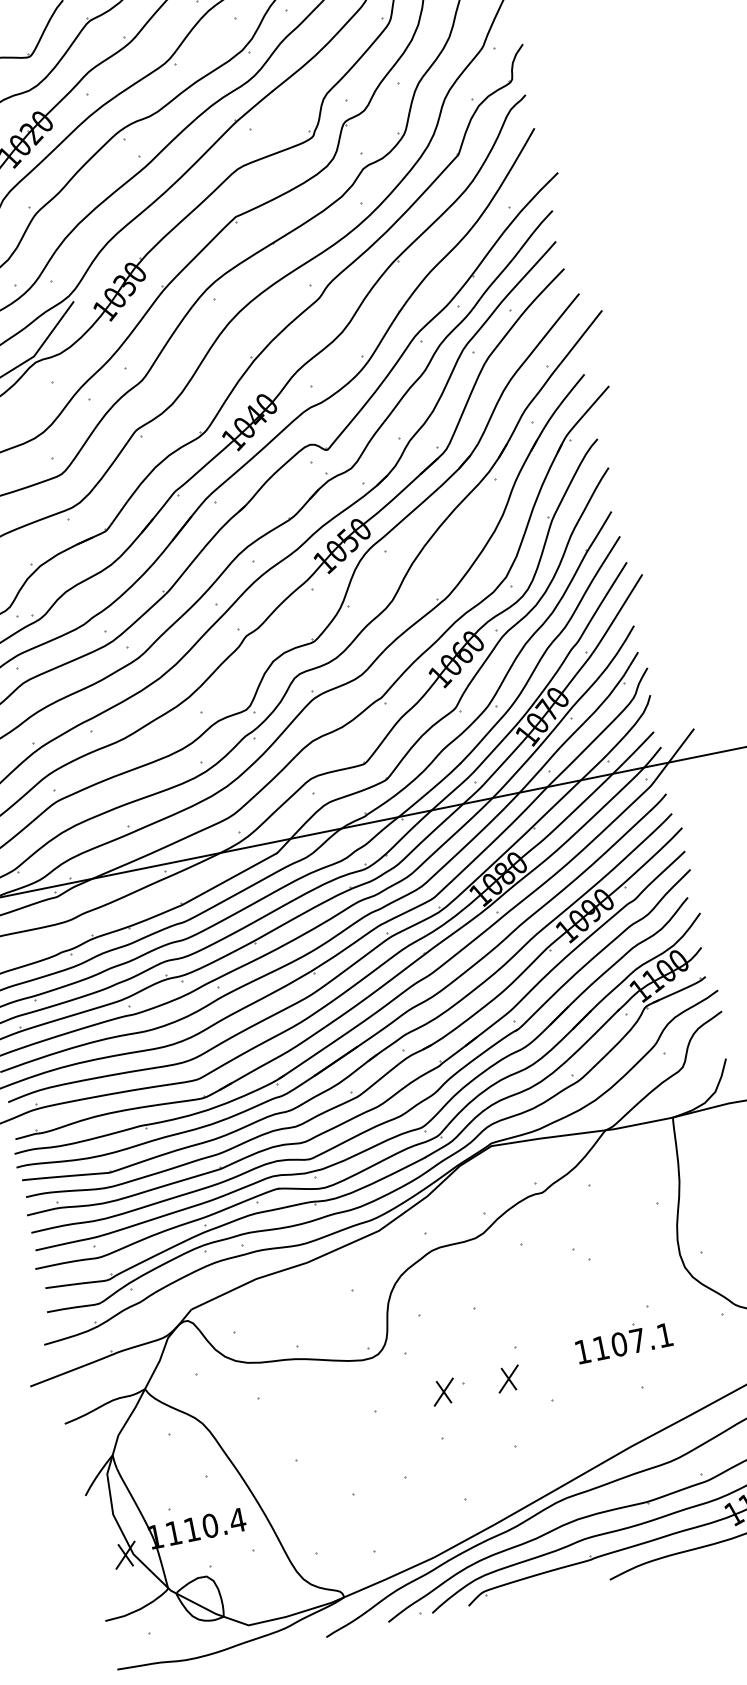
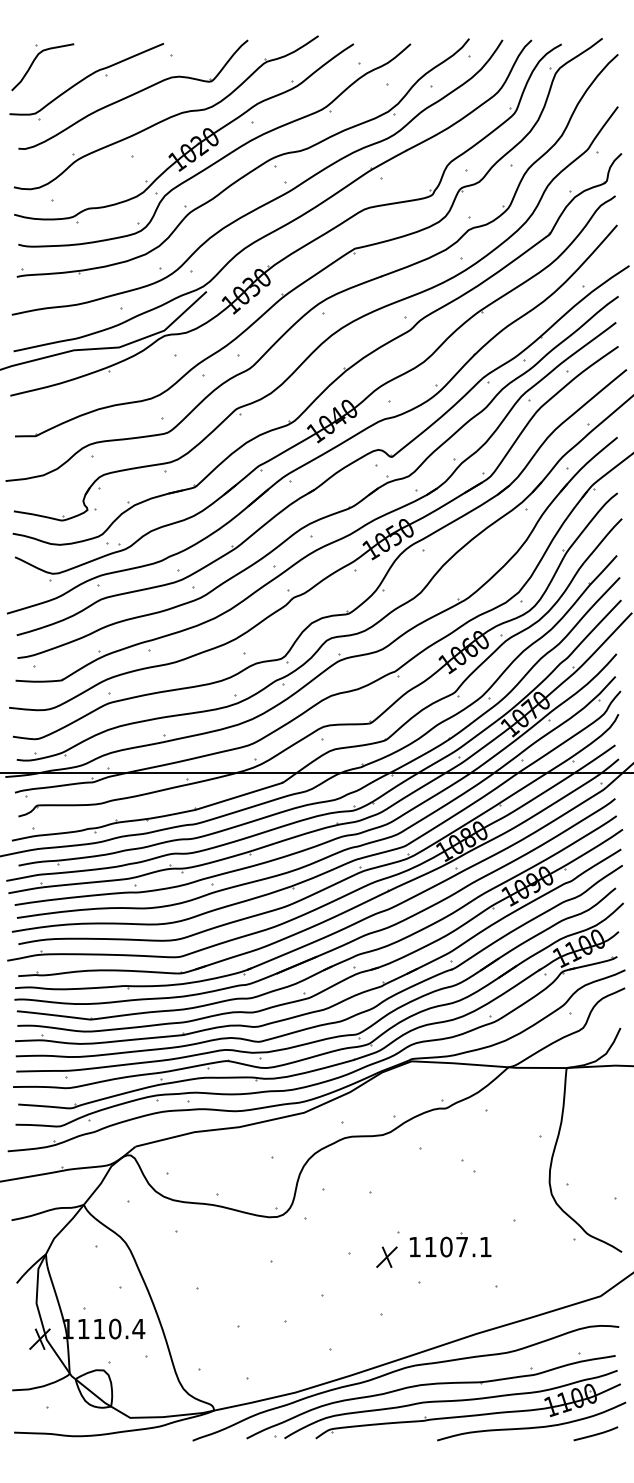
part: (623, 1340) -> (450, 1244), moved
part: (443, 1391) -> (330, 1256), removed

